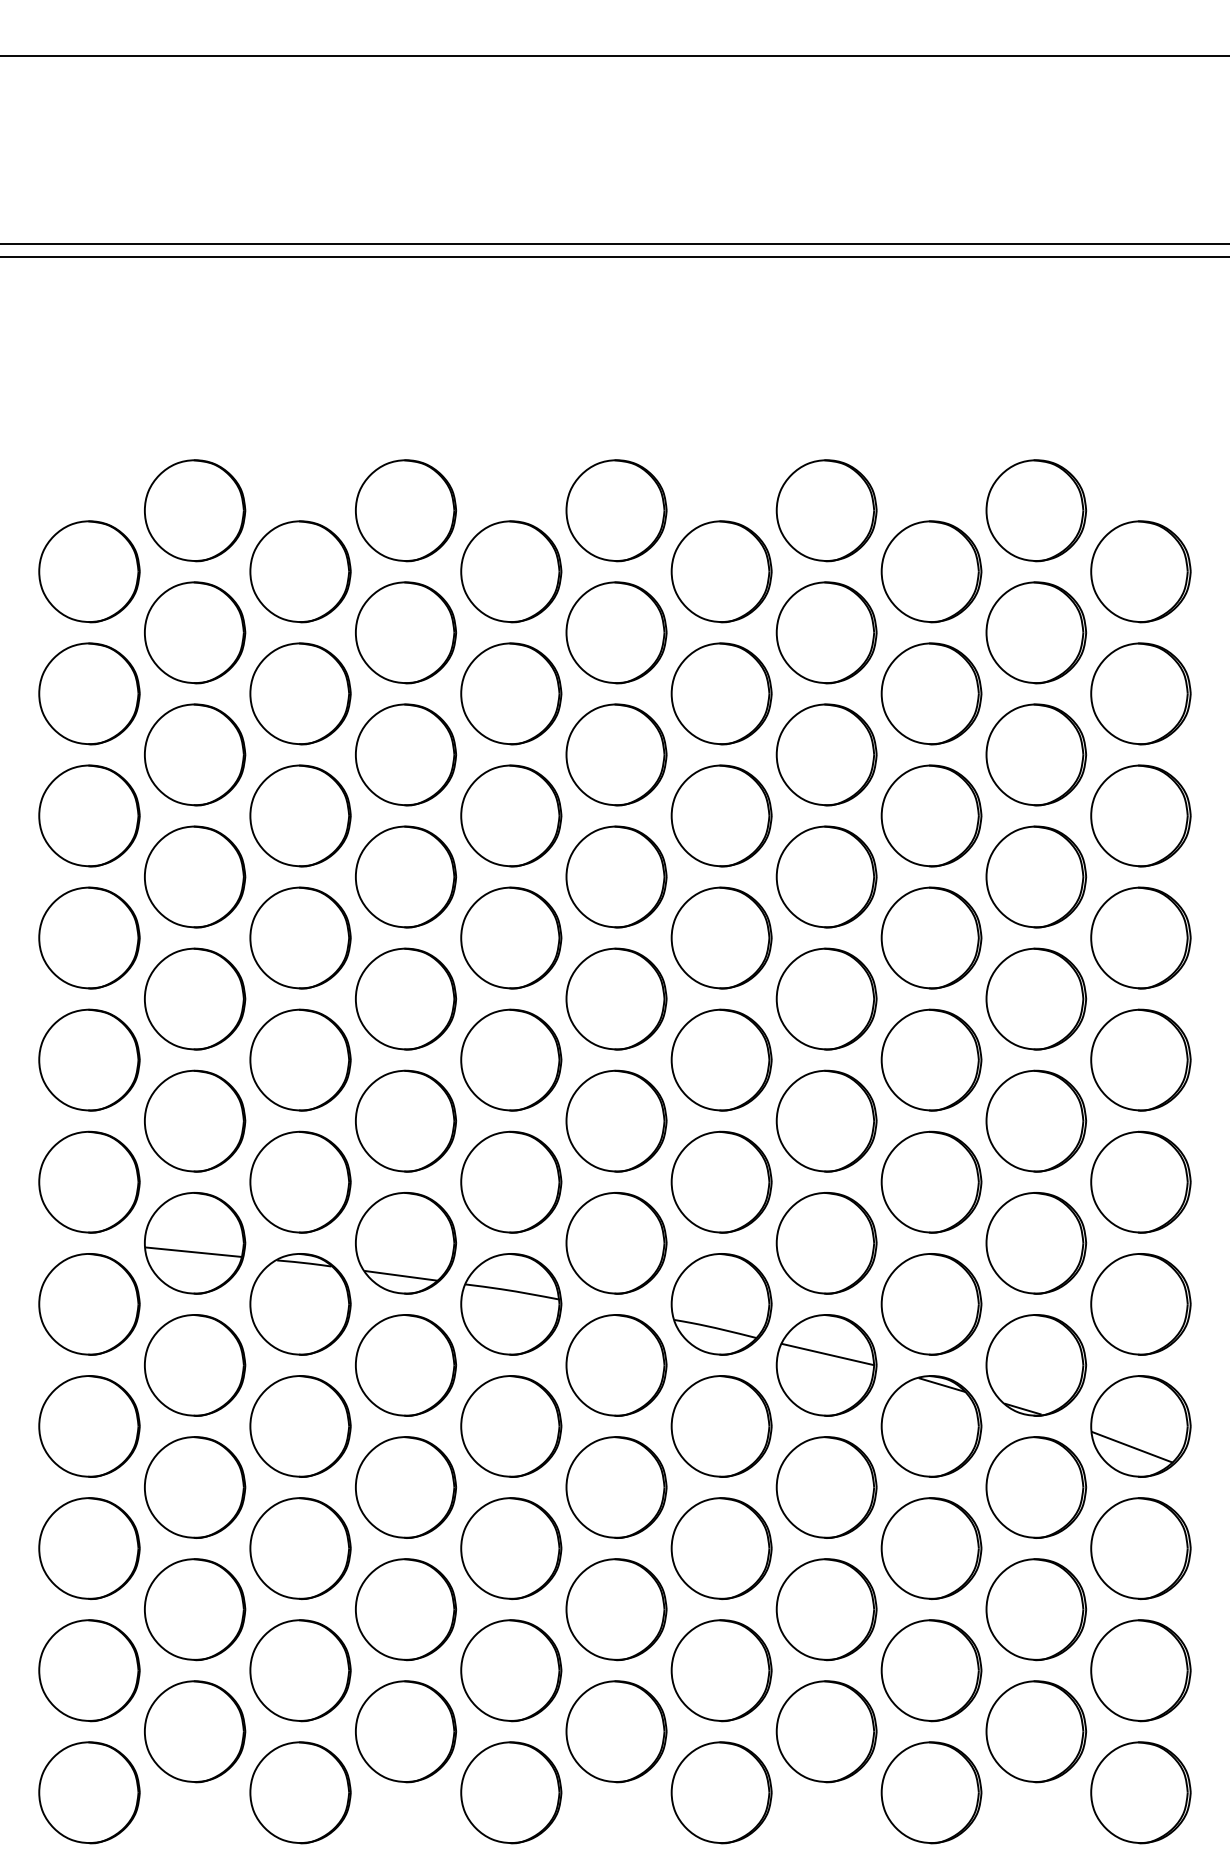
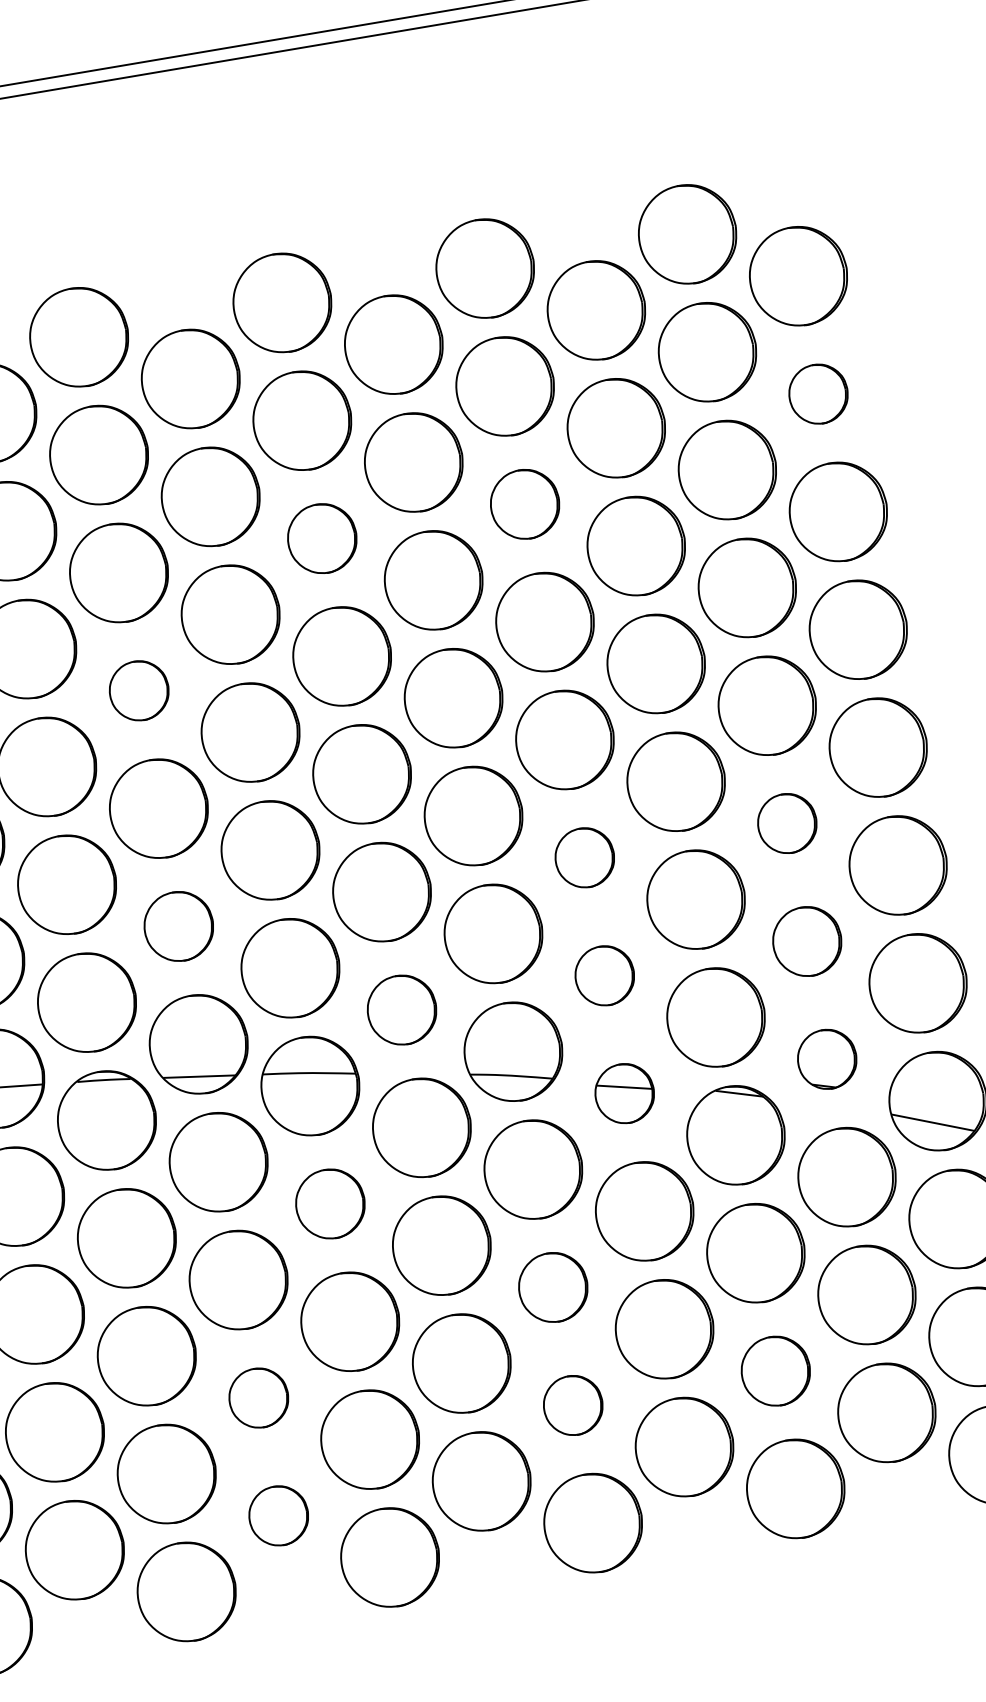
part: (1140, 693) -> (818, 393), size x0.6
part: (616, 754) -> (322, 538), size x0.7
part: (826, 754) -> (524, 504), size x0.7
part: (406, 876) -> (139, 690), size x0.6
part: (405, 1120) -> (178, 926), size x0.7
part: (826, 1120) -> (584, 857), size x0.6
part: (1036, 1120) -> (787, 822), size x0.6
part: (616, 1243) -> (402, 1010), size x0.7
part: (826, 1243) -> (604, 975), size x0.6
part: (1036, 1243) -> (807, 941), size x0.7
part: (826, 1365) -> (624, 1093), size x0.6
part: (1036, 1365) -> (827, 1059), size x0.6
part: (511, 1426) -> (330, 1204), size x0.7
part: (721, 1548) -> (553, 1287), size x0.7
part: (406, 1609) -> (259, 1397), size x0.6
part: (721, 1670) -> (573, 1405), size x0.6
part: (931, 1670) -> (775, 1370), size x0.7
part: (406, 1731) -> (279, 1515), size x0.6

